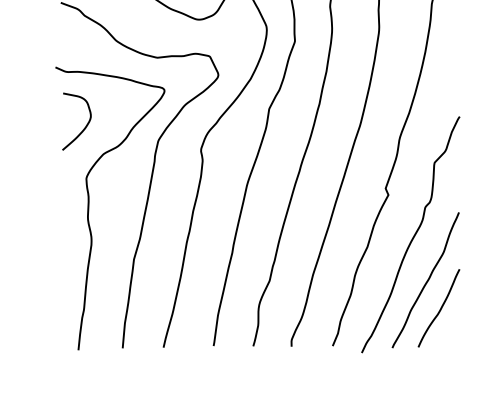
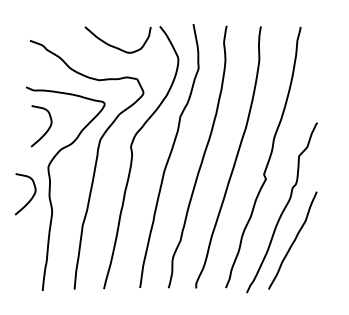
curve: (61, 221) -> (30, 198), added
curve: (440, 307) -> (303, 260), removed

